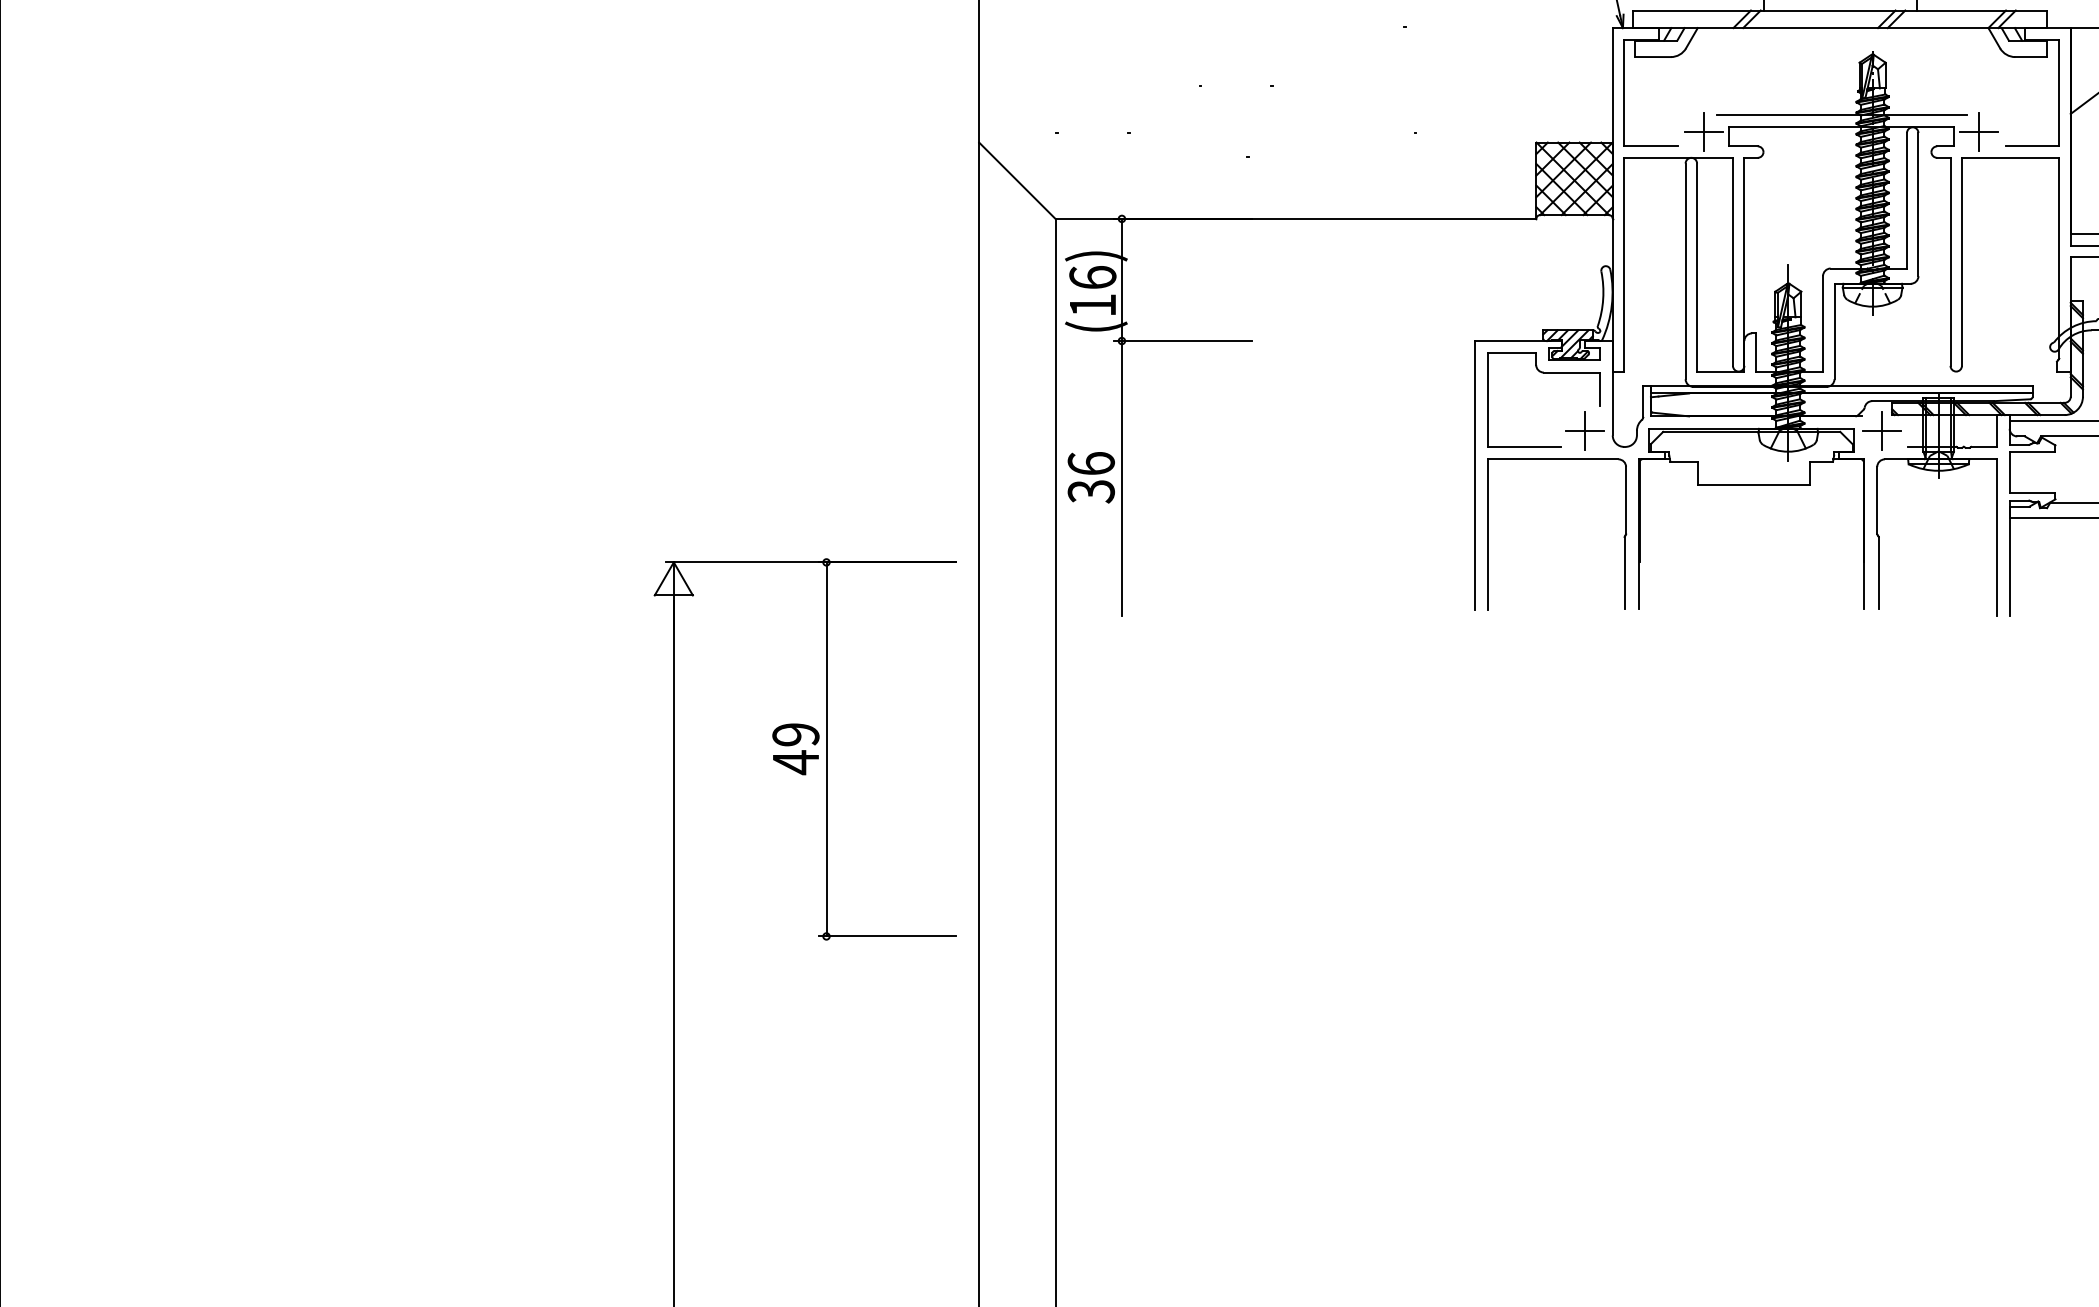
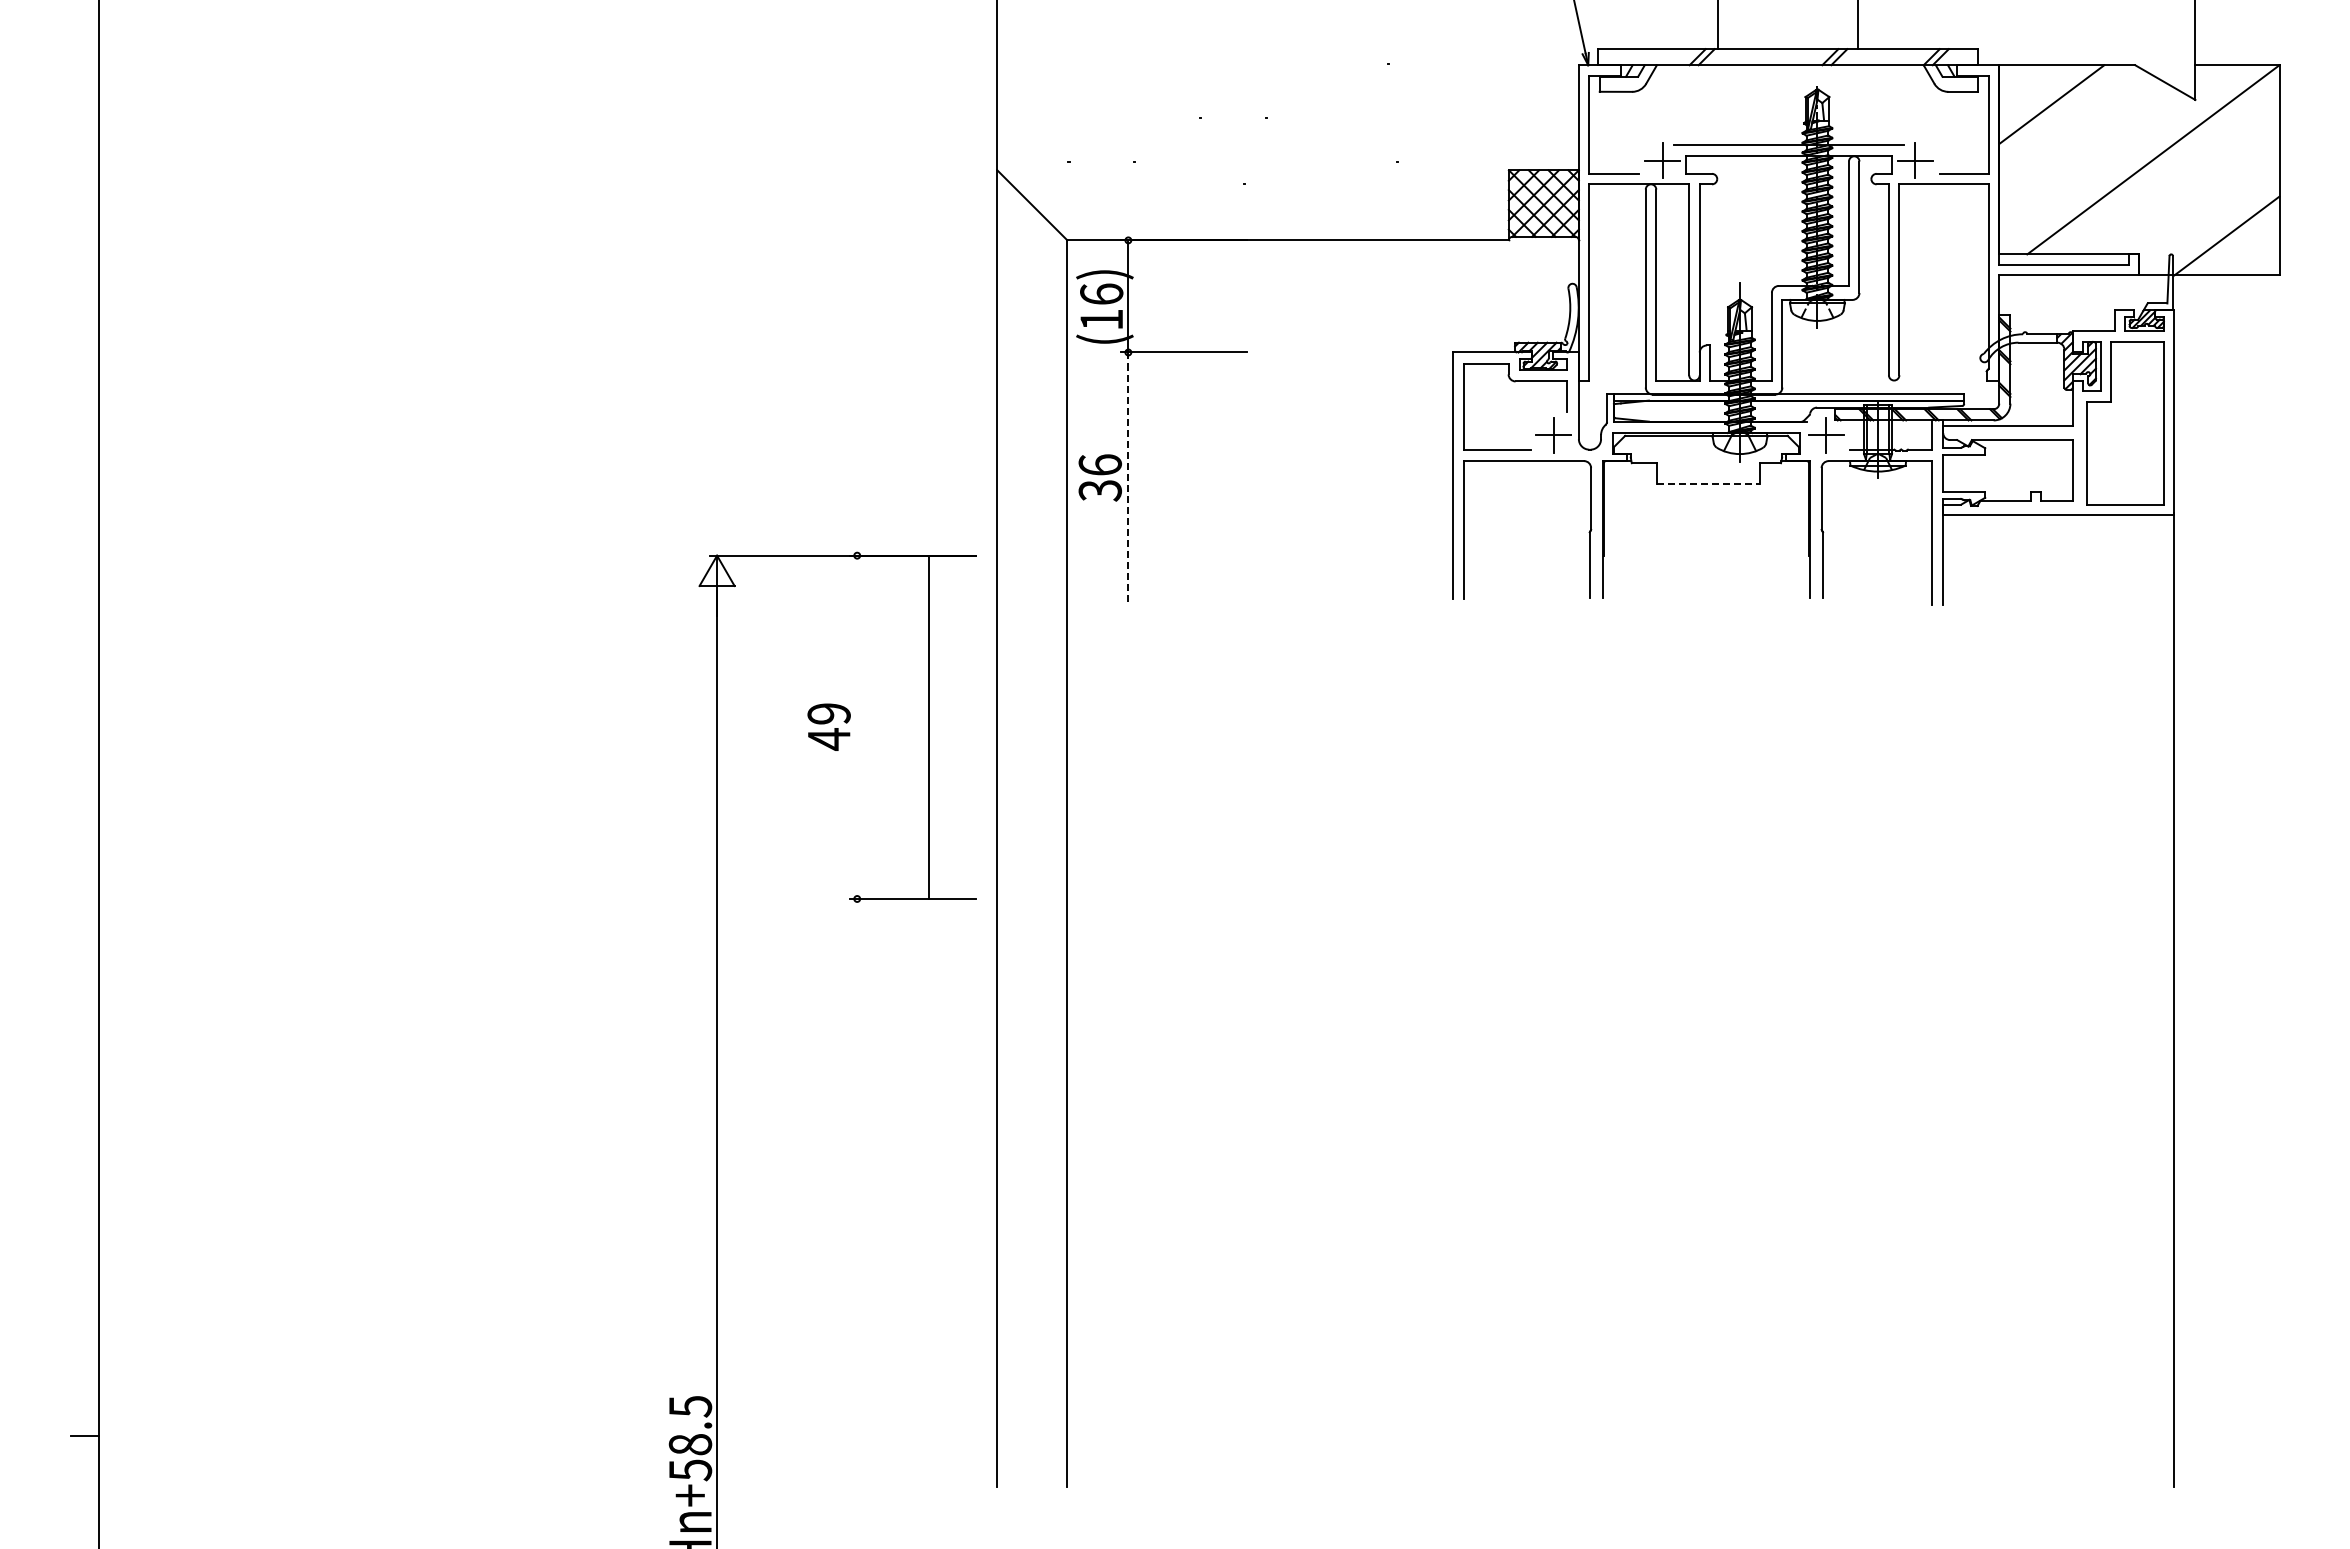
line: (1122, 479) -> (1128, 479), solid -> dashed
line: (1755, 484) -> (1709, 484), solid -> dashed
line: (826, 748) -> (929, 726), moved

